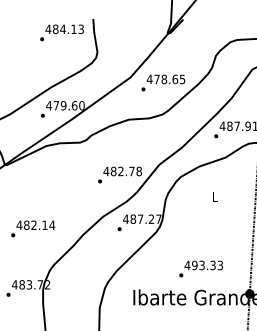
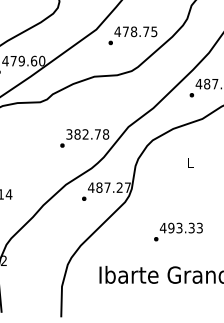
text: (175, 79) -> (146, 31), 478.65 -> 478.75
text: (106, 171) -> (69, 134), 482.78 -> 382.78
text: (200, 268) -> (177, 231), moved

